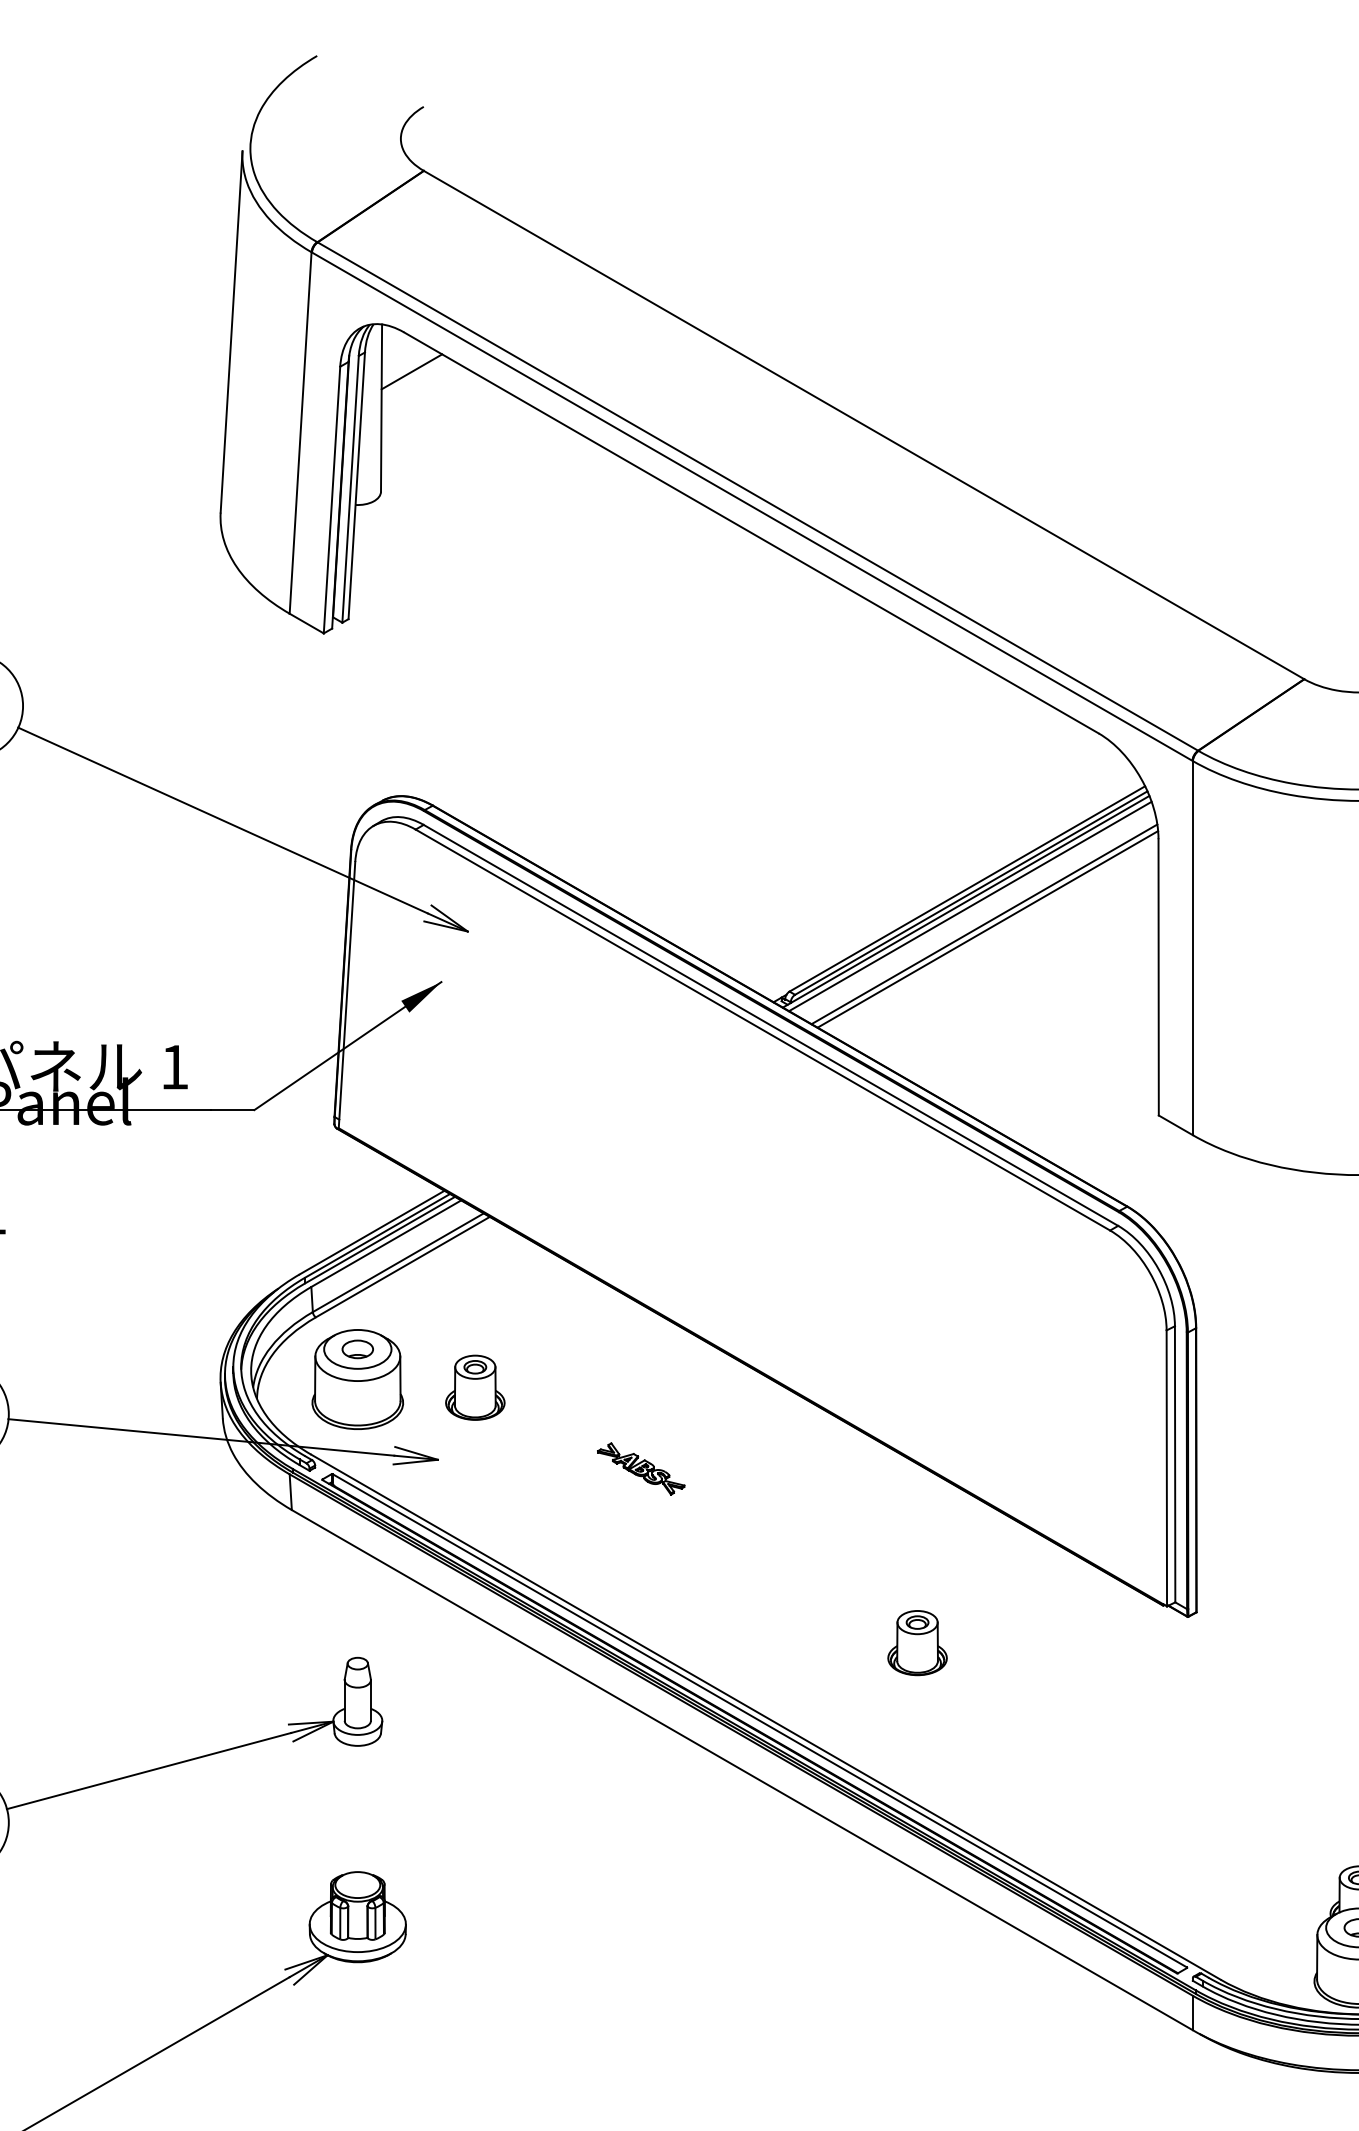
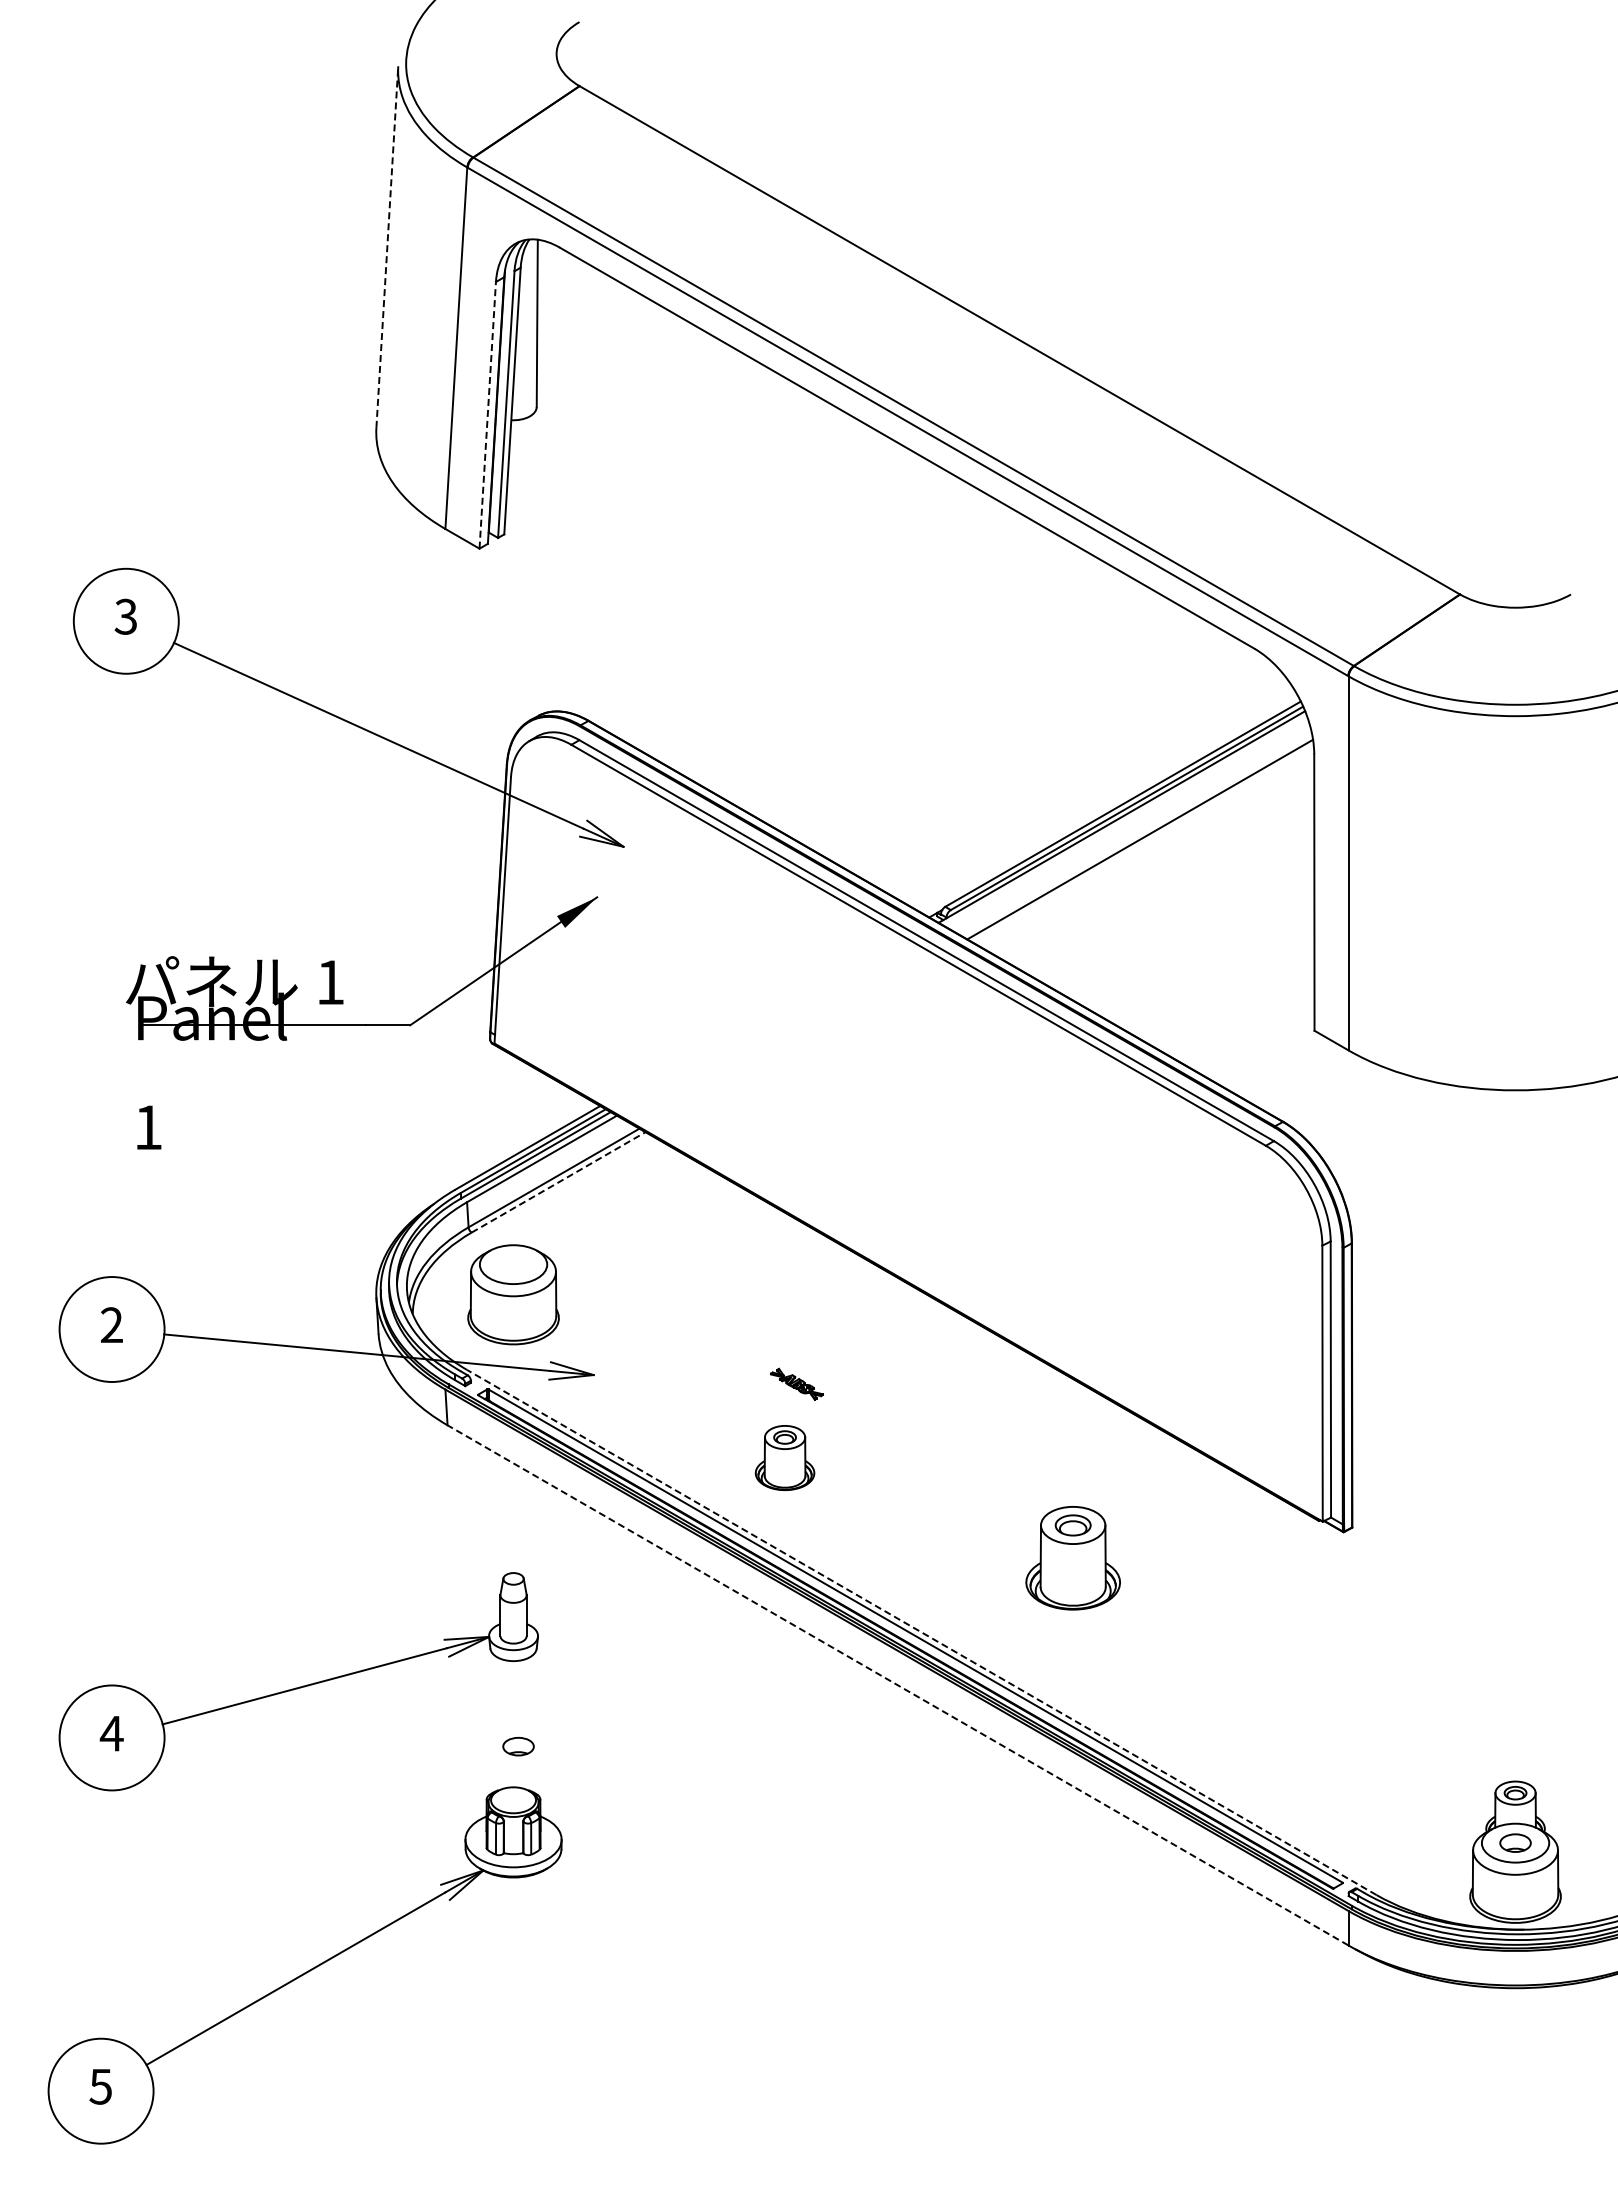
line: (231, 331) -> (387, 246), solid -> dashed
line: (411, 371) -> (567, 286), removed
line: (331, 500) -> (487, 415), solid -> dashed
line: (969, 906) -> (1125, 821), removed
line: (987, 929) -> (1143, 844), removed
line: (403, 1267) -> (559, 1182), solid -> dashed
part: (357, 1349) -> (518, 1746), moved
part: (474, 1387) -> (784, 1457), moved
part: (640, 1469) -> (796, 1384), size x0.6
part: (917, 1643) -> (1073, 1558), size x1.6
line: (765, 1717) -> (921, 1632), solid -> dashed
line: (742, 1770) -> (898, 1685), solid -> dashed

